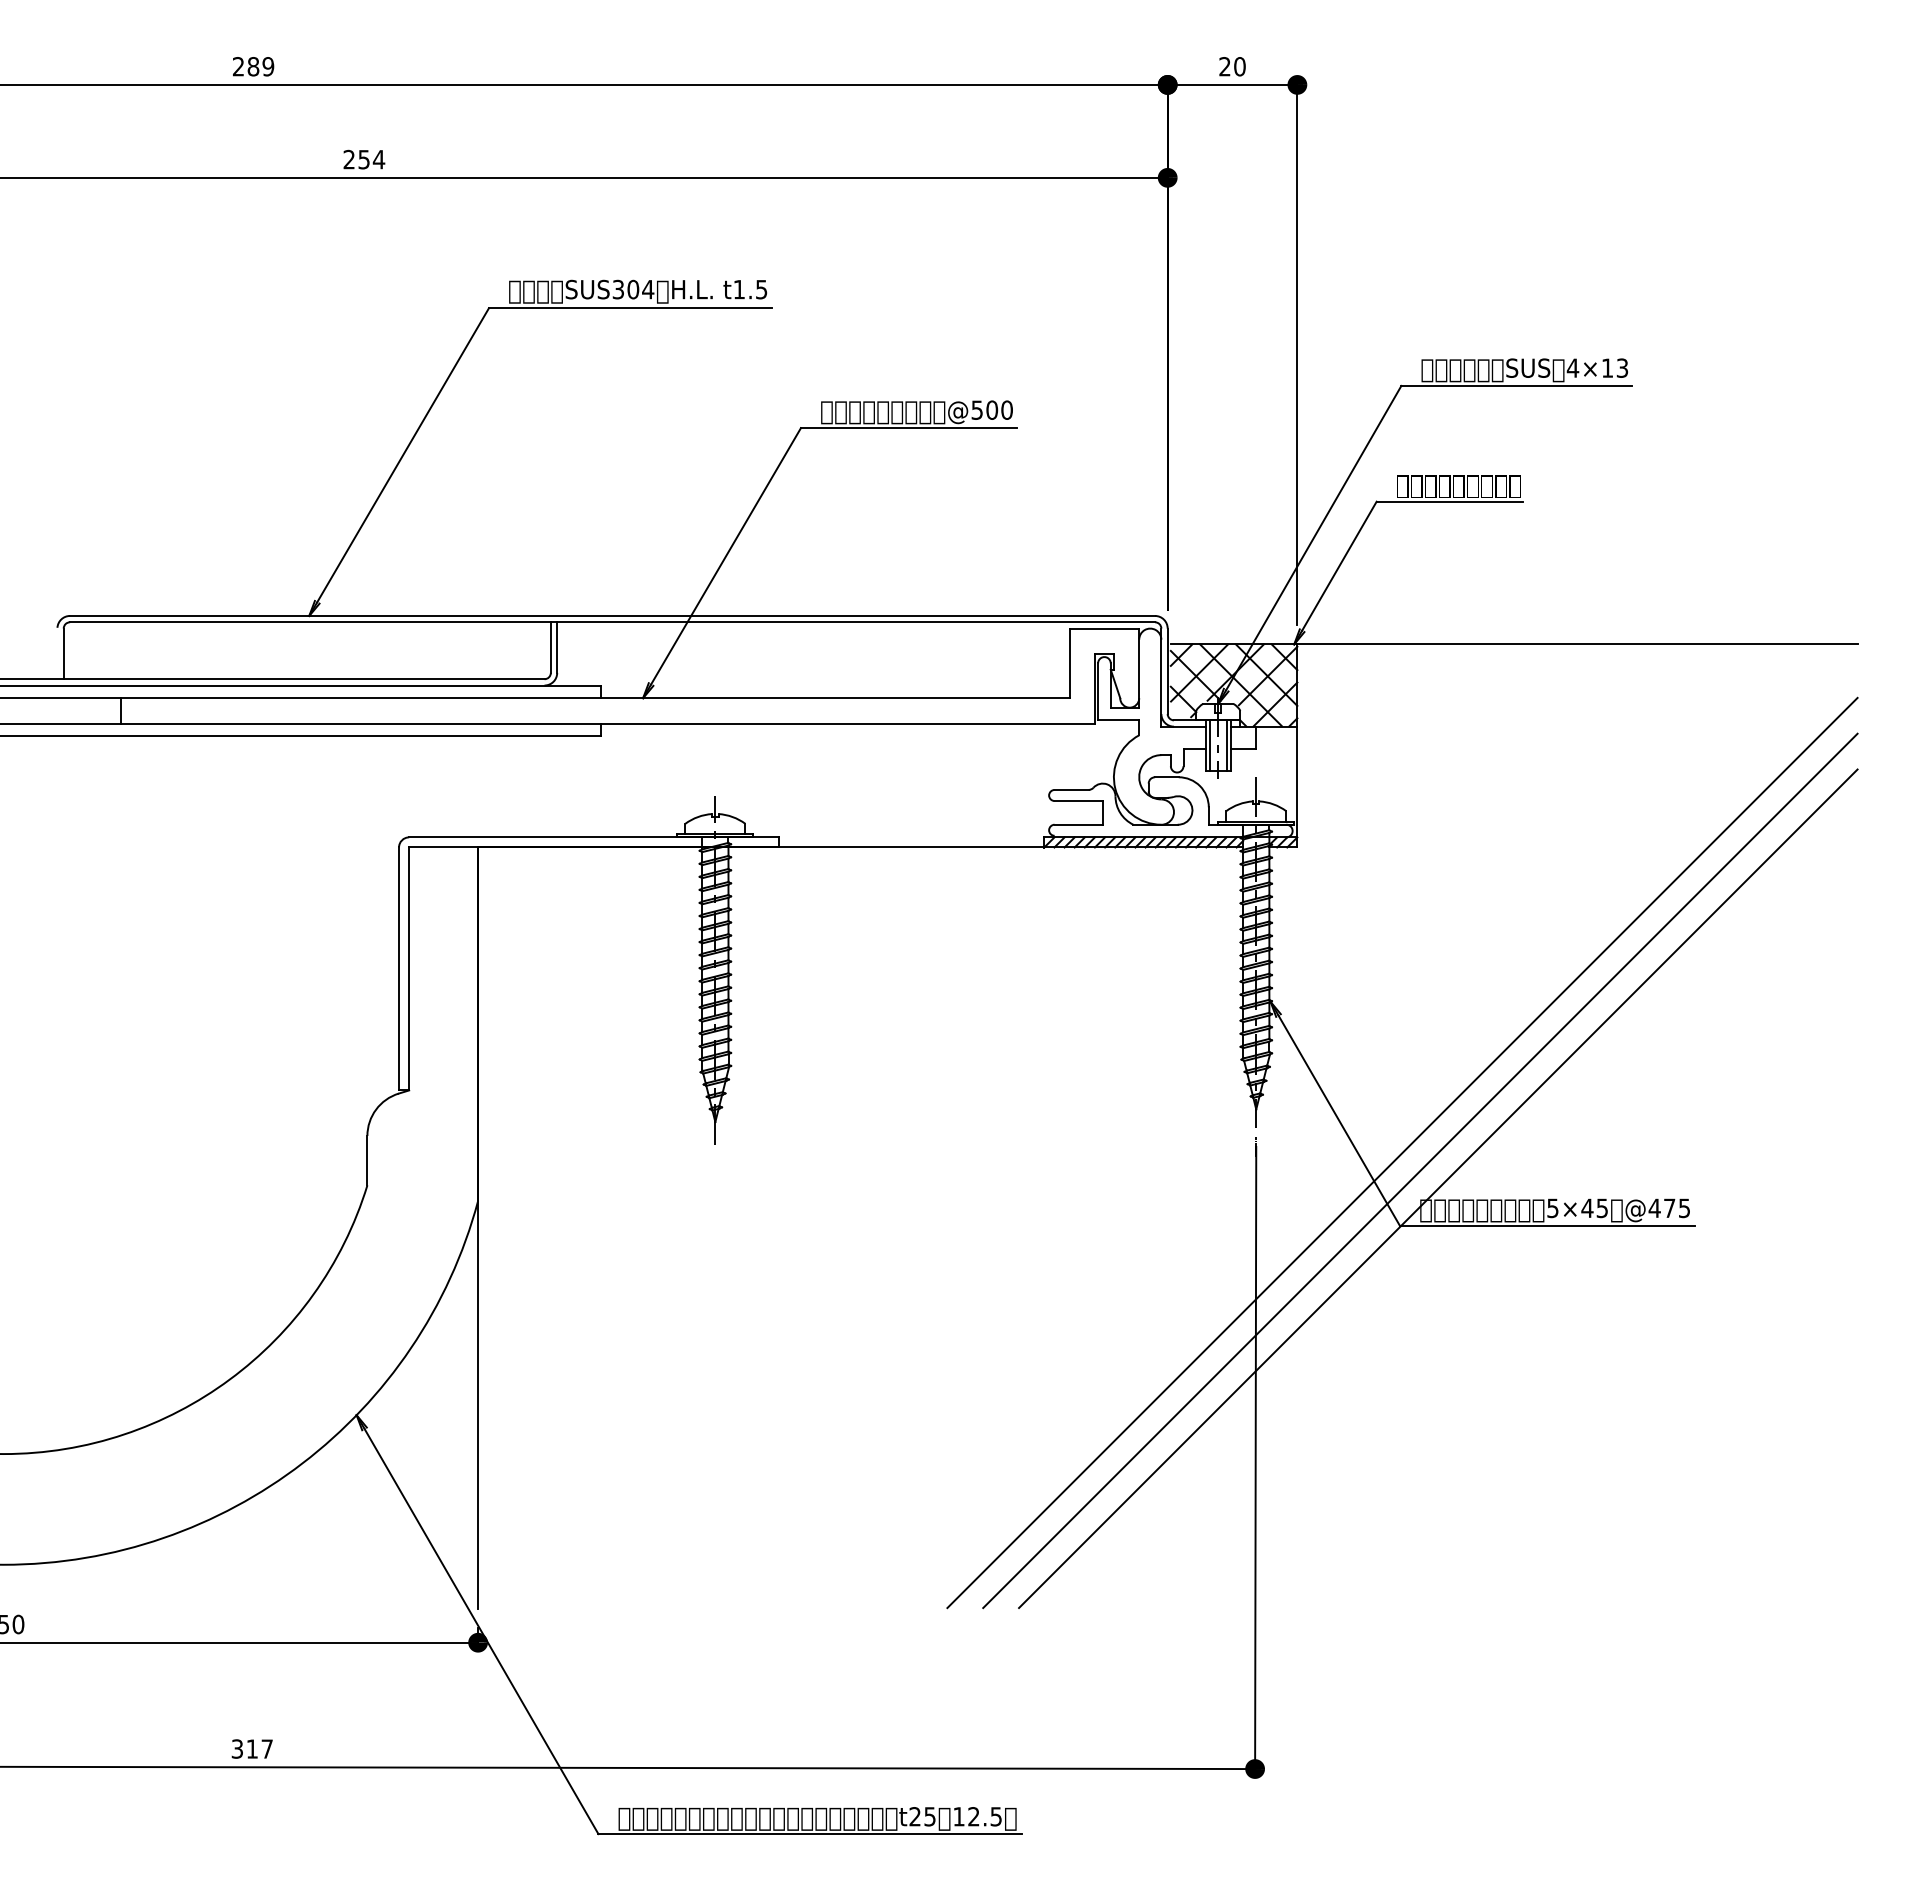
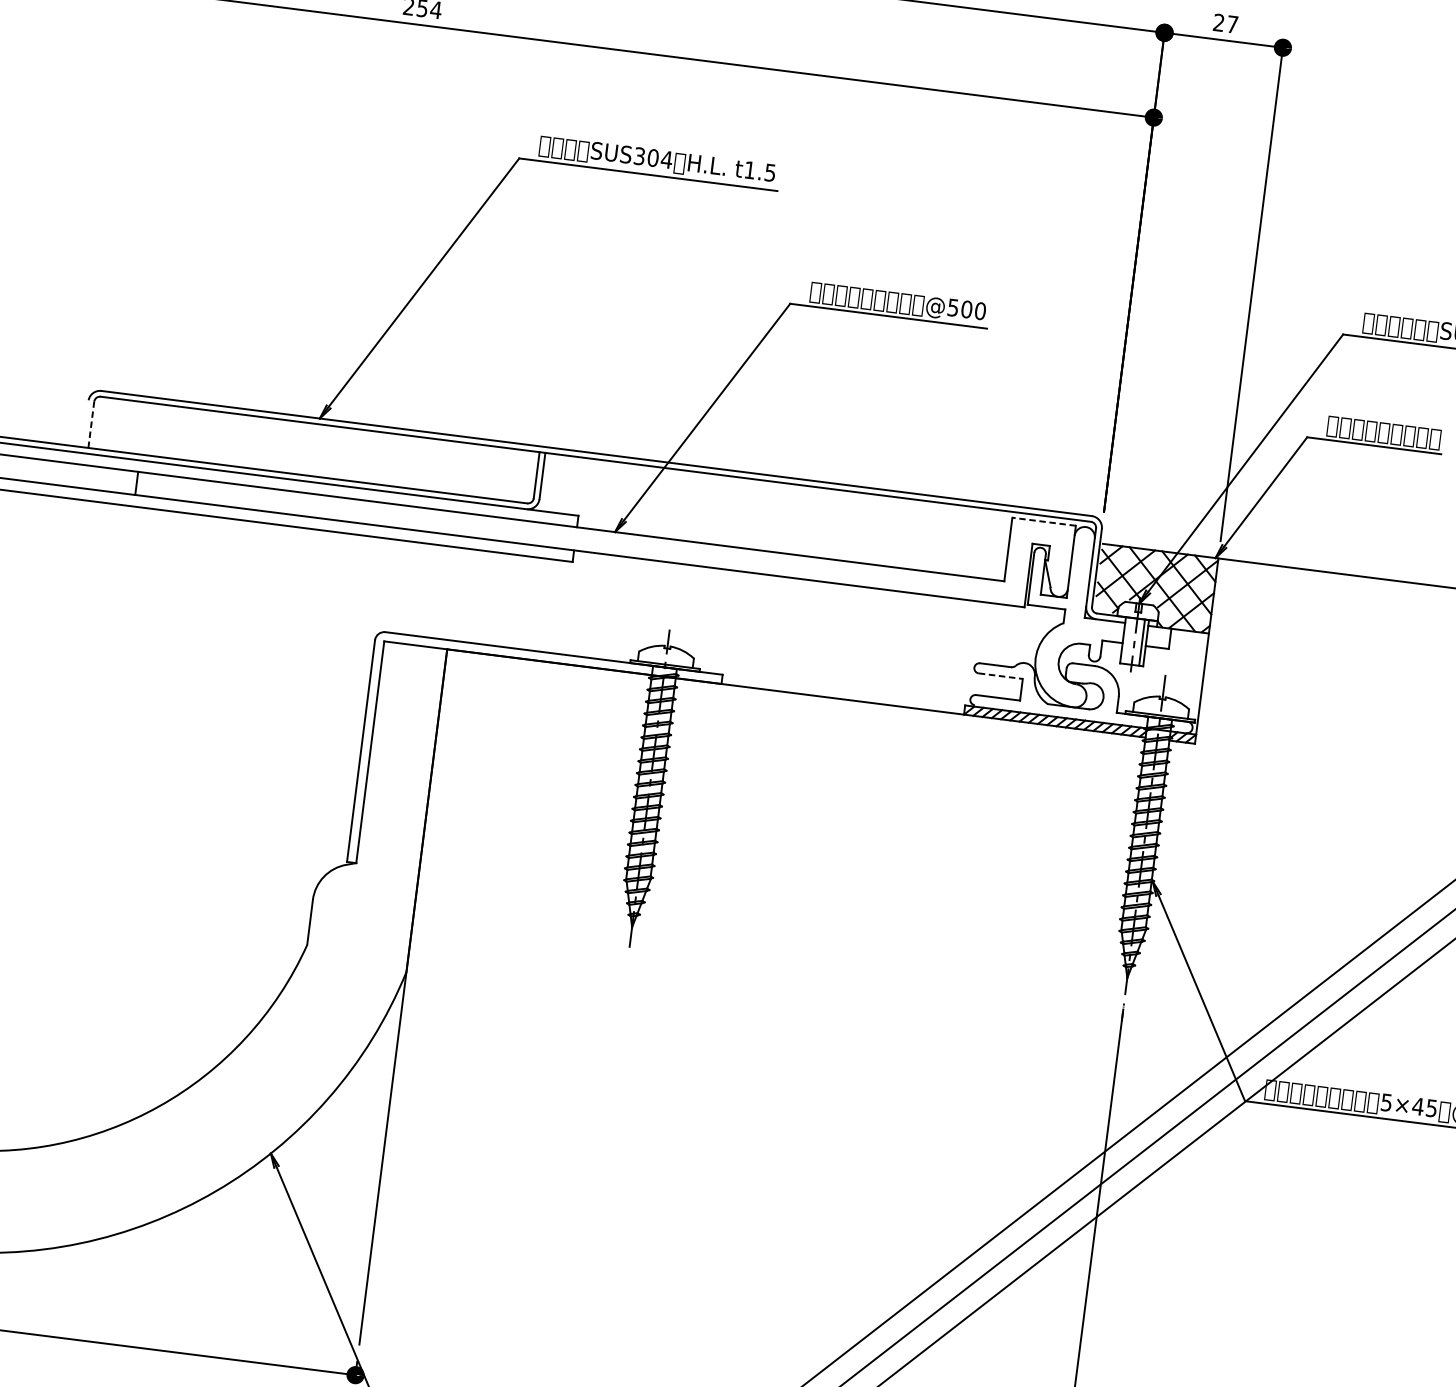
text: (1239, 66) -> (1232, 24), 20 -> 27
line: (1104, 628) -> (1044, 521), solid -> dashed
line: (63, 653) -> (91, 424), solid -> dashed
line: (1210, 745) -> (1127, 640), removed
line: (1079, 801) -> (1001, 676), solid -> dashed

